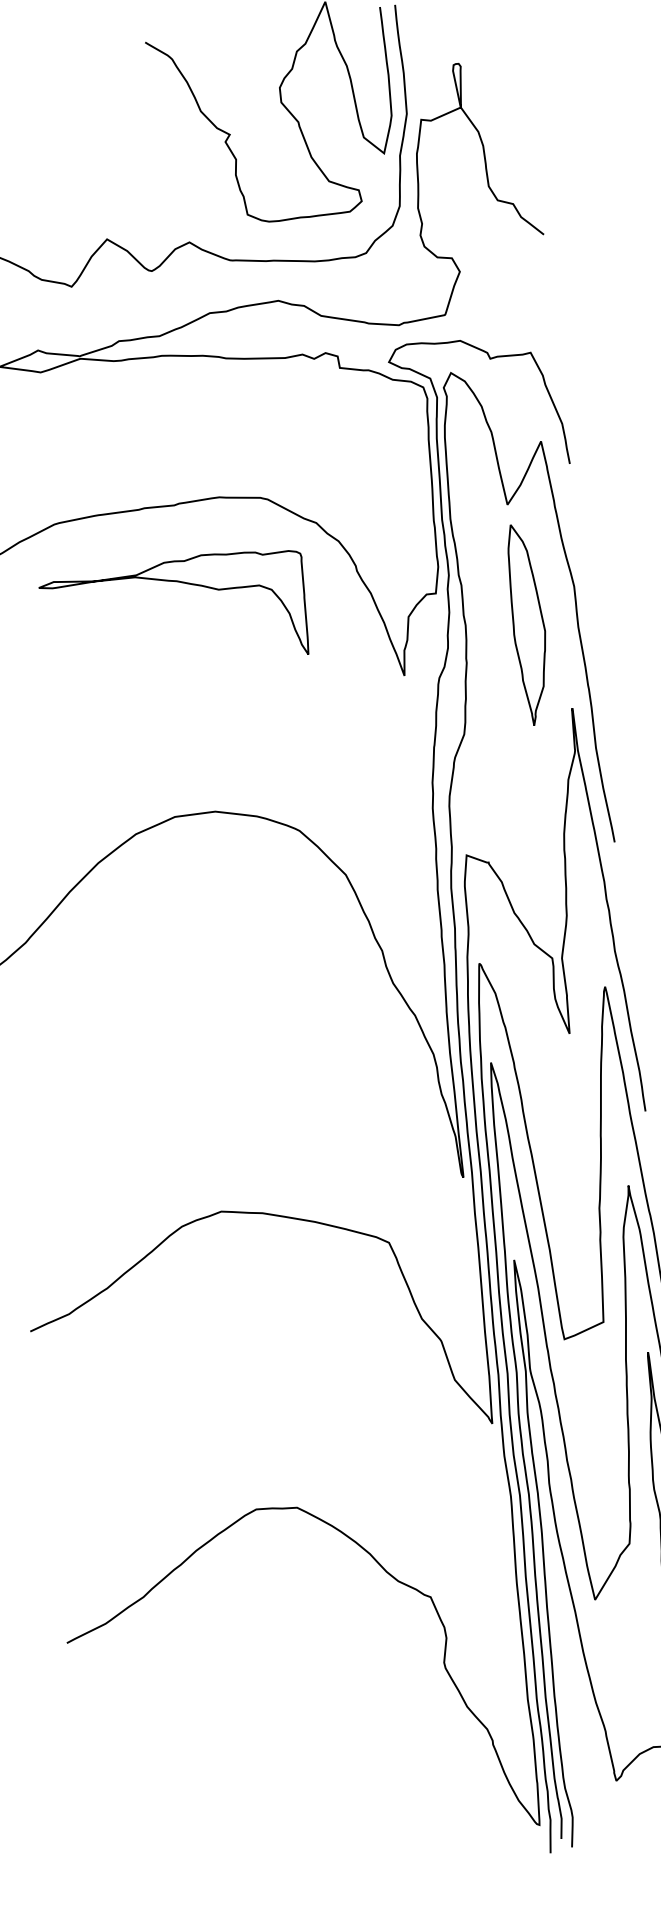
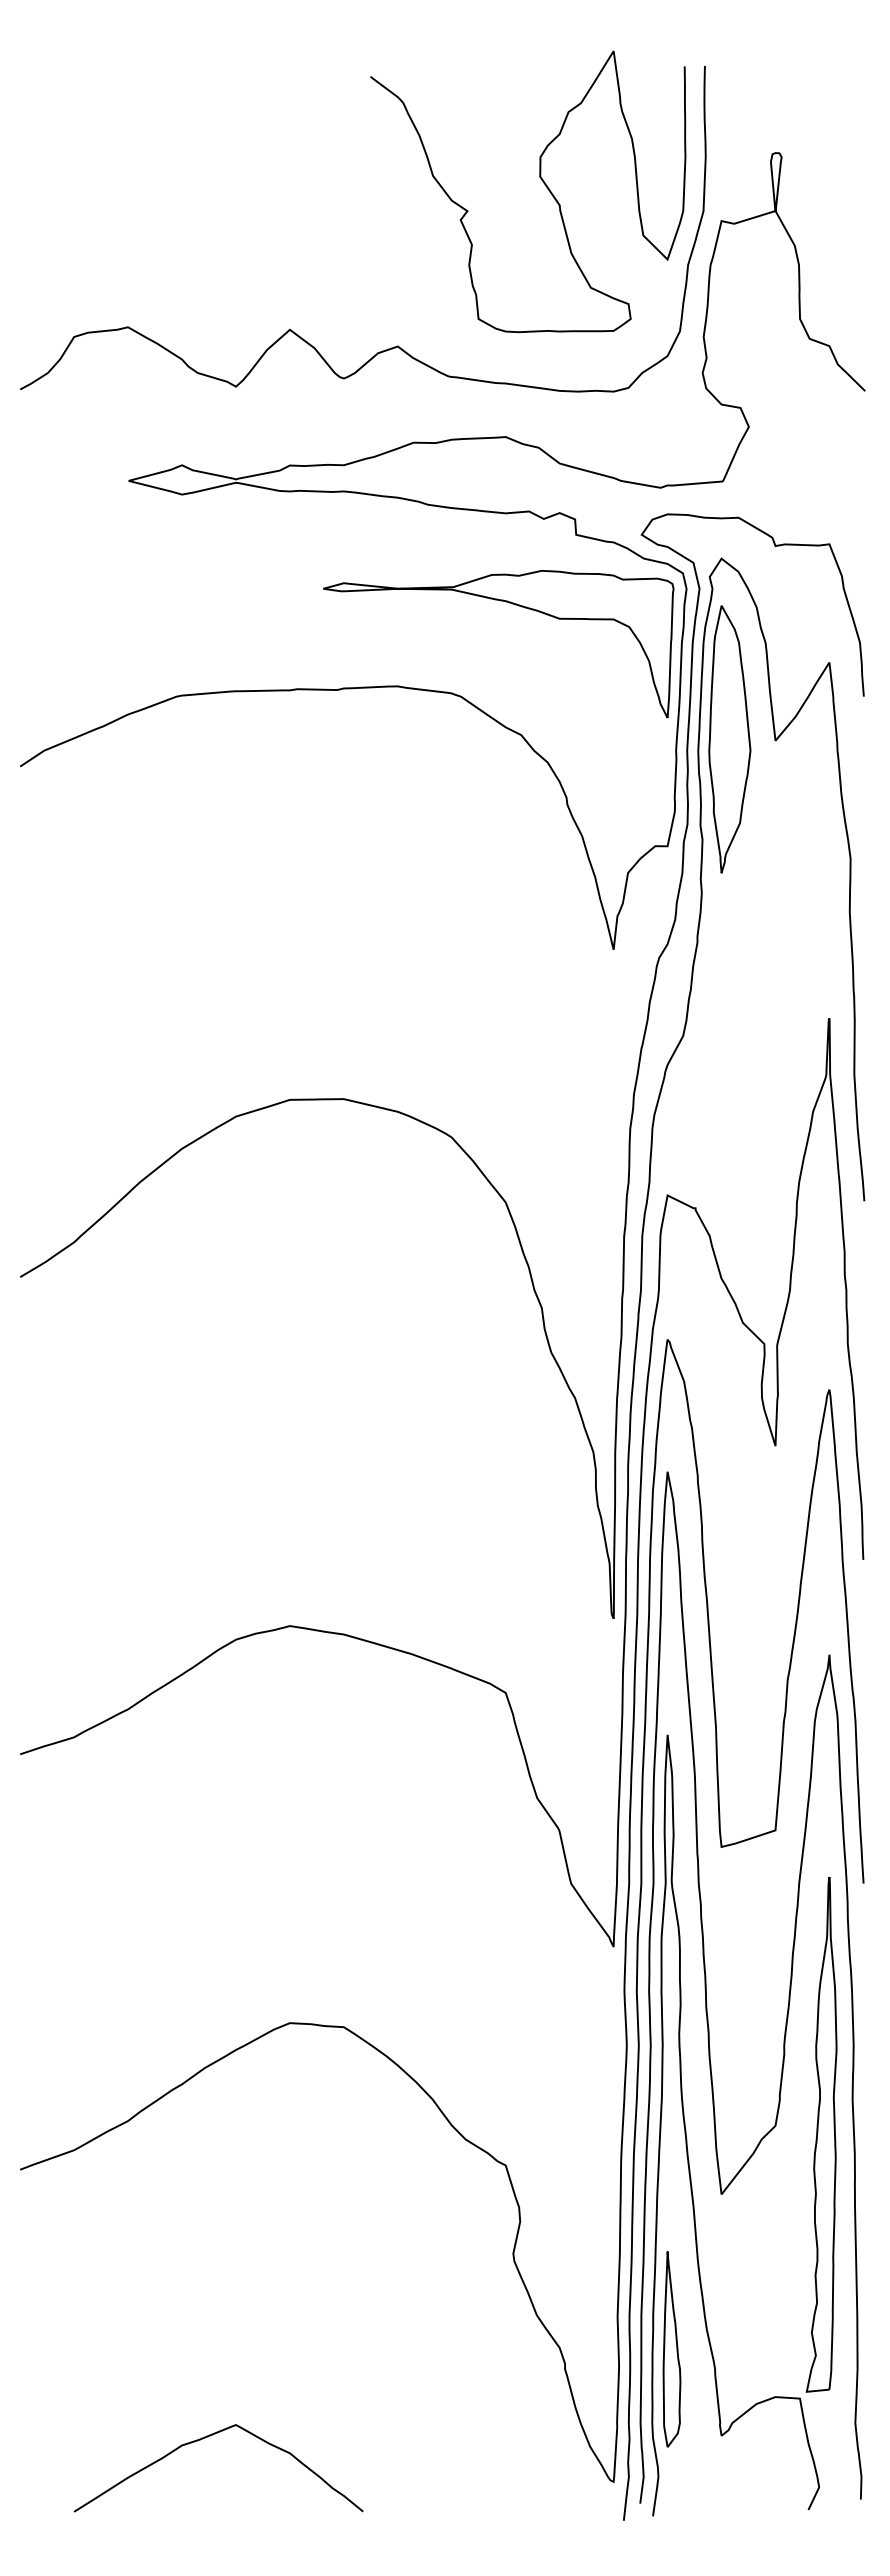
part: (182, 583) -> (512, 604), moved
part: (528, 624) -> (729, 739), moved
part: (571, 1720) -> (671, 2349), added
curve: (228, 1829) -> (203, 2439), added

